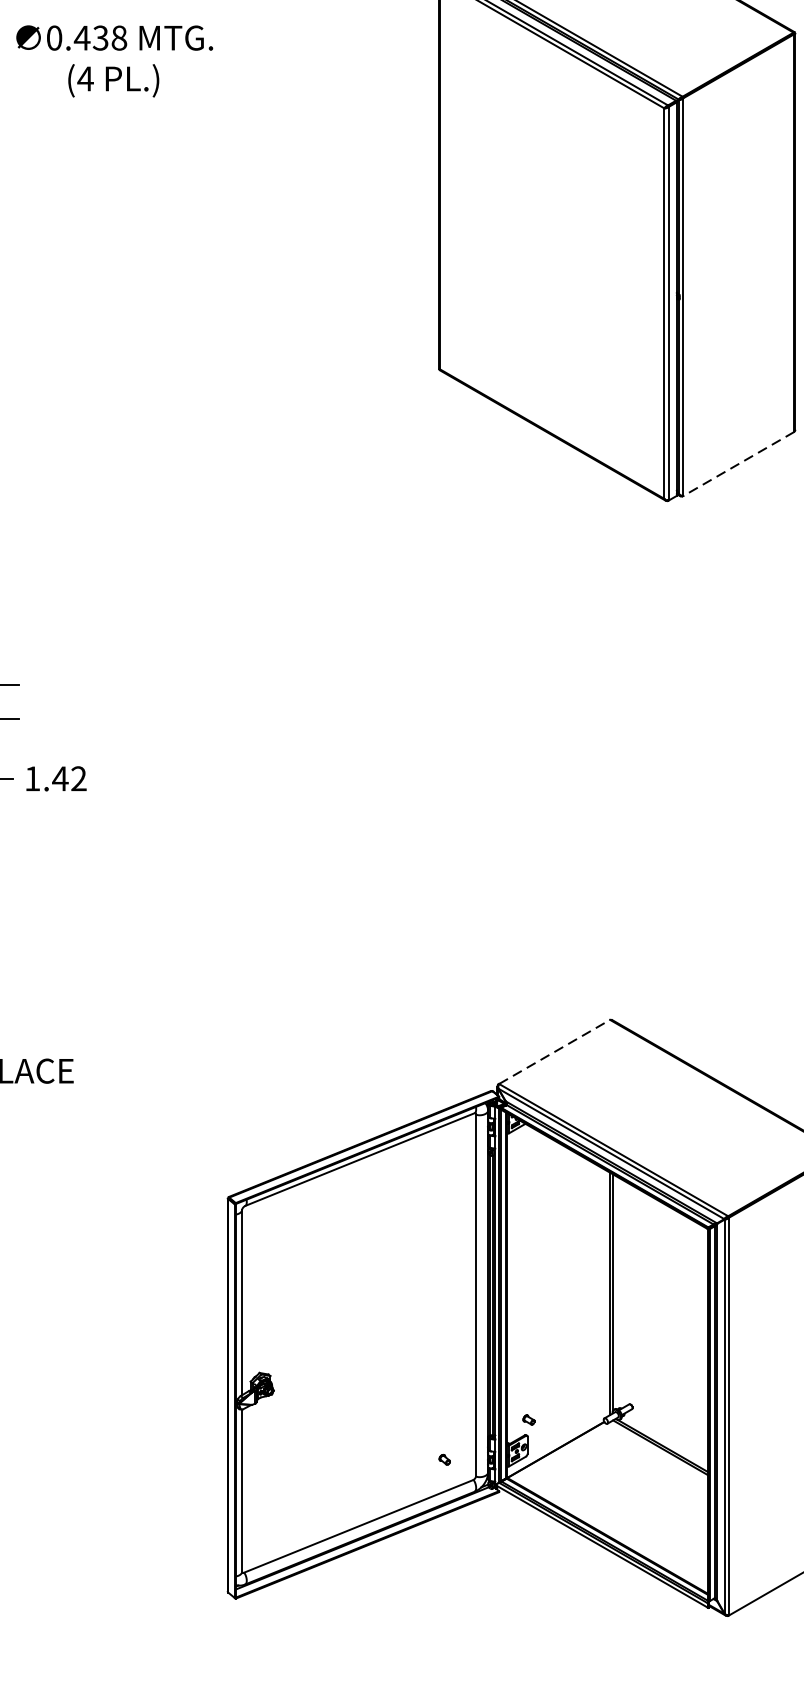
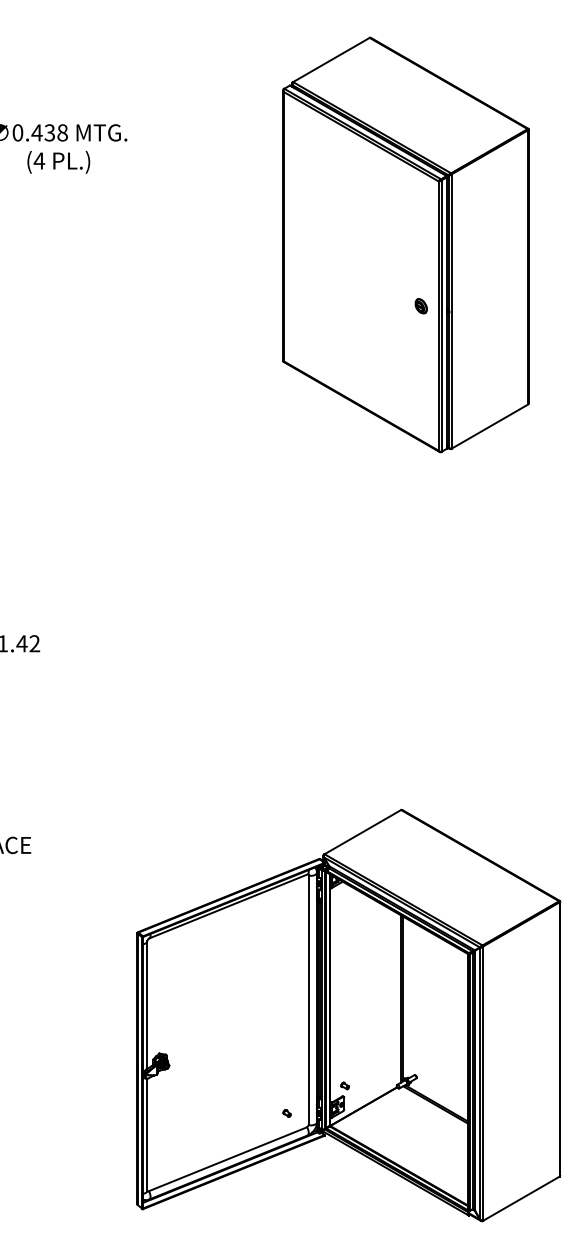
part: (638, 289) -> (420, 306), added
line: (738, 463) -> (489, 426), dashed -> solid
line: (555, 1051) -> (363, 831), dashed -> solid

